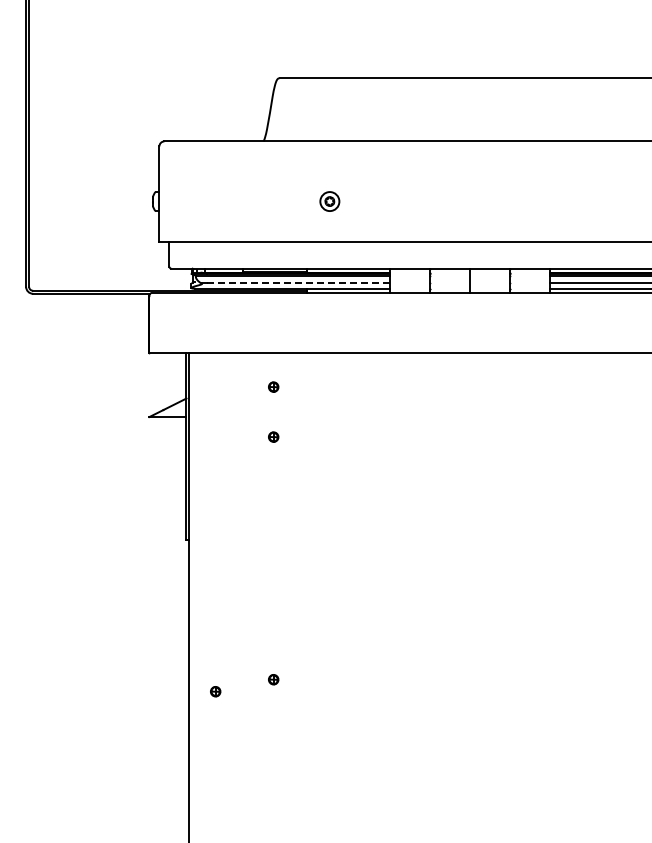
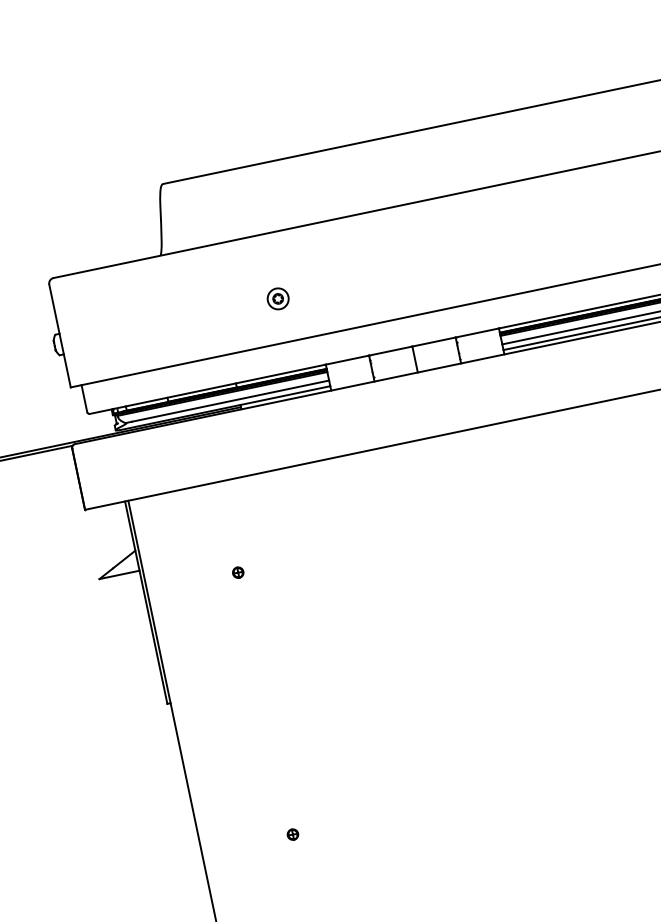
part: (329, 201) -> (277, 298), moved
line: (298, 283) -> (230, 401), dashed -> solid
part: (273, 386) -> (226, 518), removed
part: (215, 691) -> (232, 860), removed

